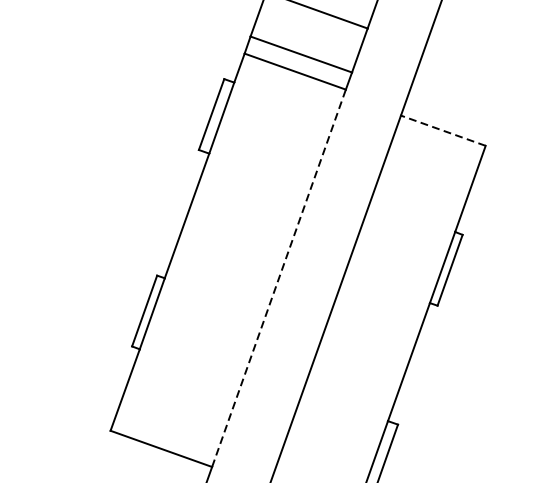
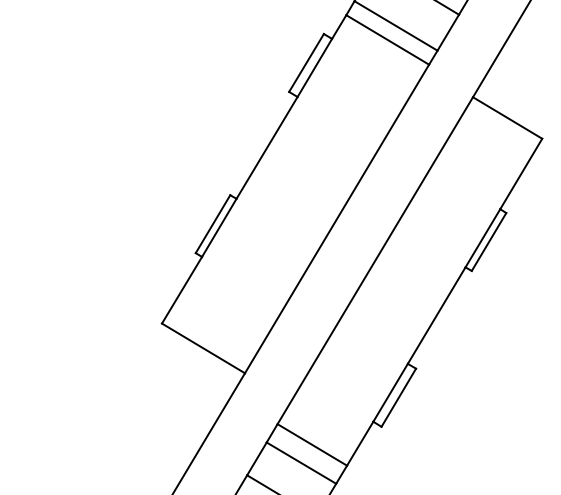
line: (443, 130) -> (507, 117), dashed -> solid
line: (279, 277) -> (337, 218), dashed -> solid

